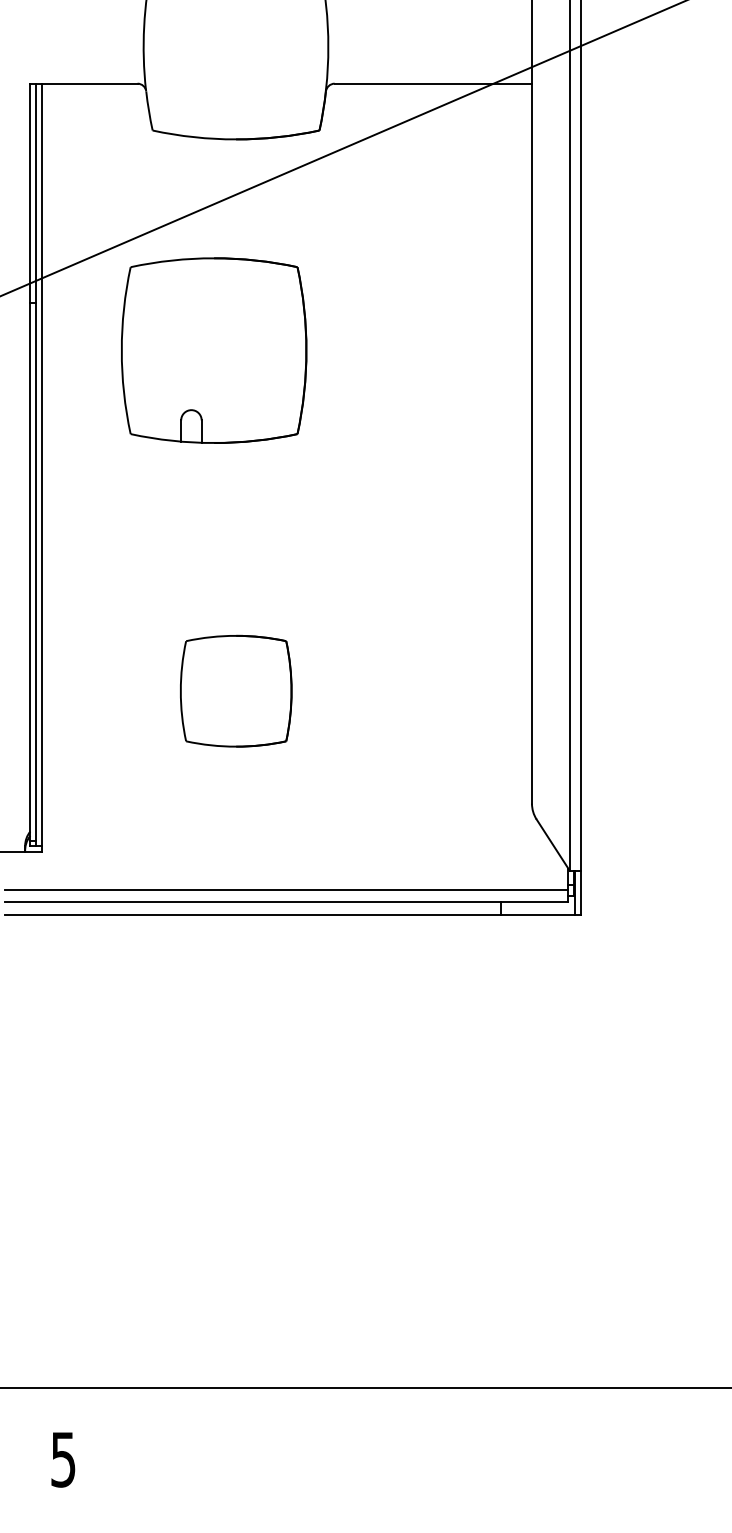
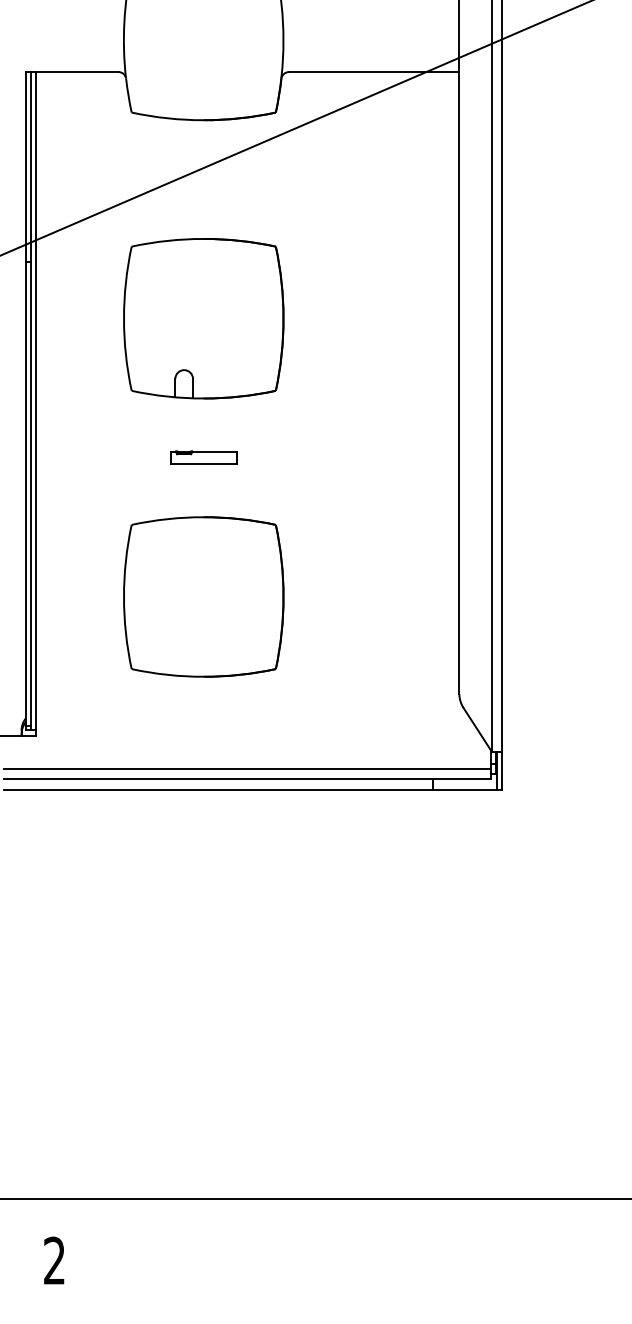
part: (213, 350) -> (203, 318), moved
part: (235, 529) -> (203, 457), added
part: (235, 690) -> (203, 596), size x1.67
text: (63, 1459) -> (54, 1260), 5 -> 2

